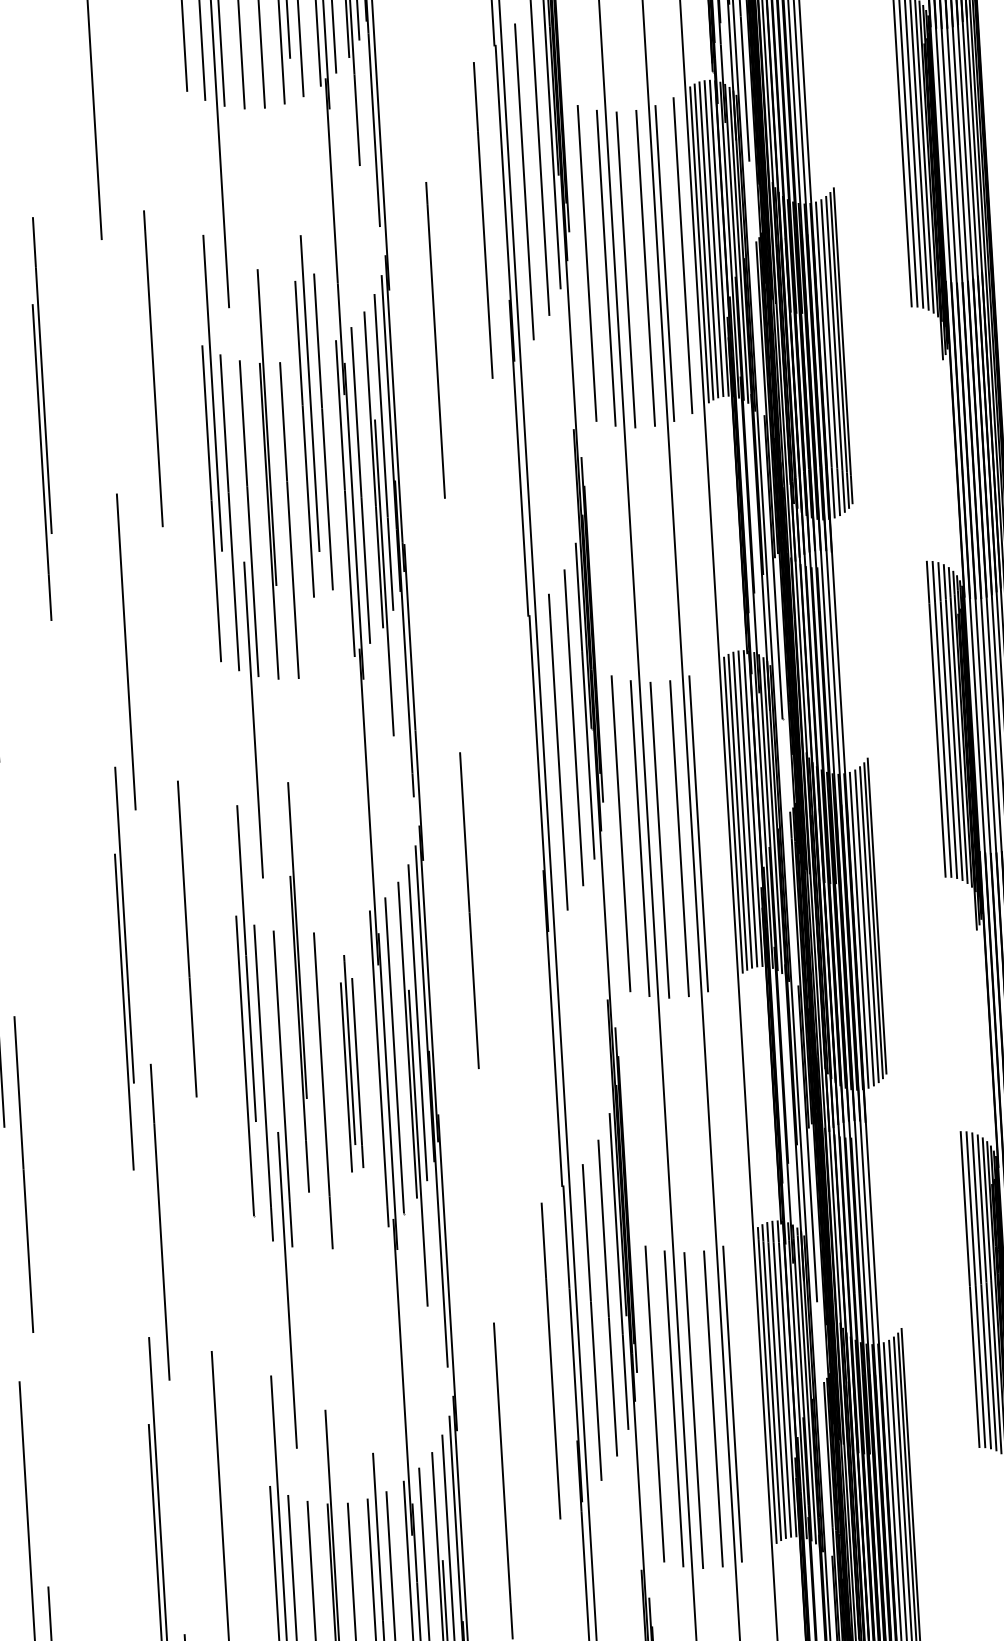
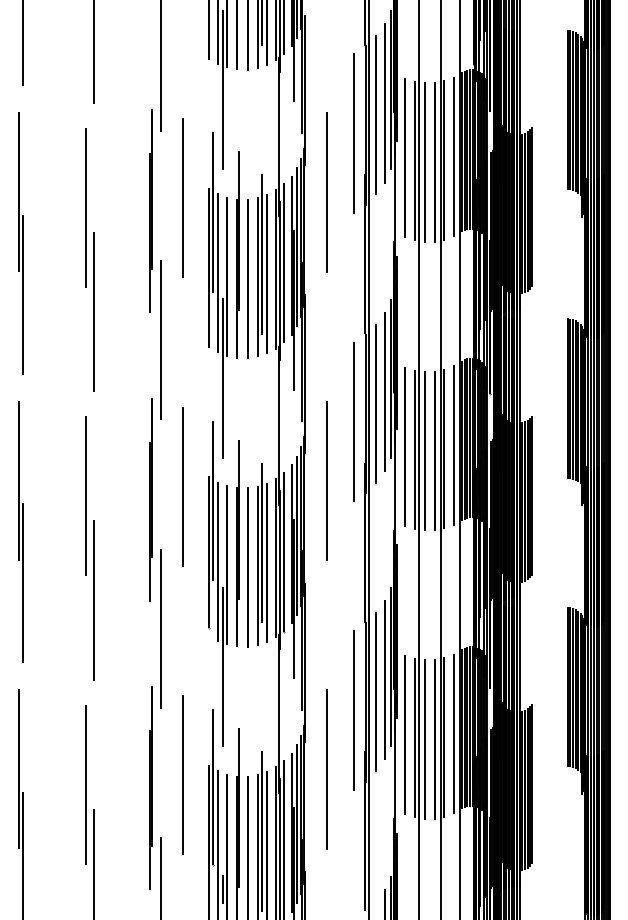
part: (312, 415) -> (262, 265), moved
line: (41, 417) -> (150, 210), moved
line: (517, 789) -> (354, 421), added
line: (716, 825) -> (453, 445), added
line: (297, 987) -> (237, 543), moved
part: (351, 1063) -> (262, 554), size x1.67
line: (750, 1395) -> (453, 733), added

